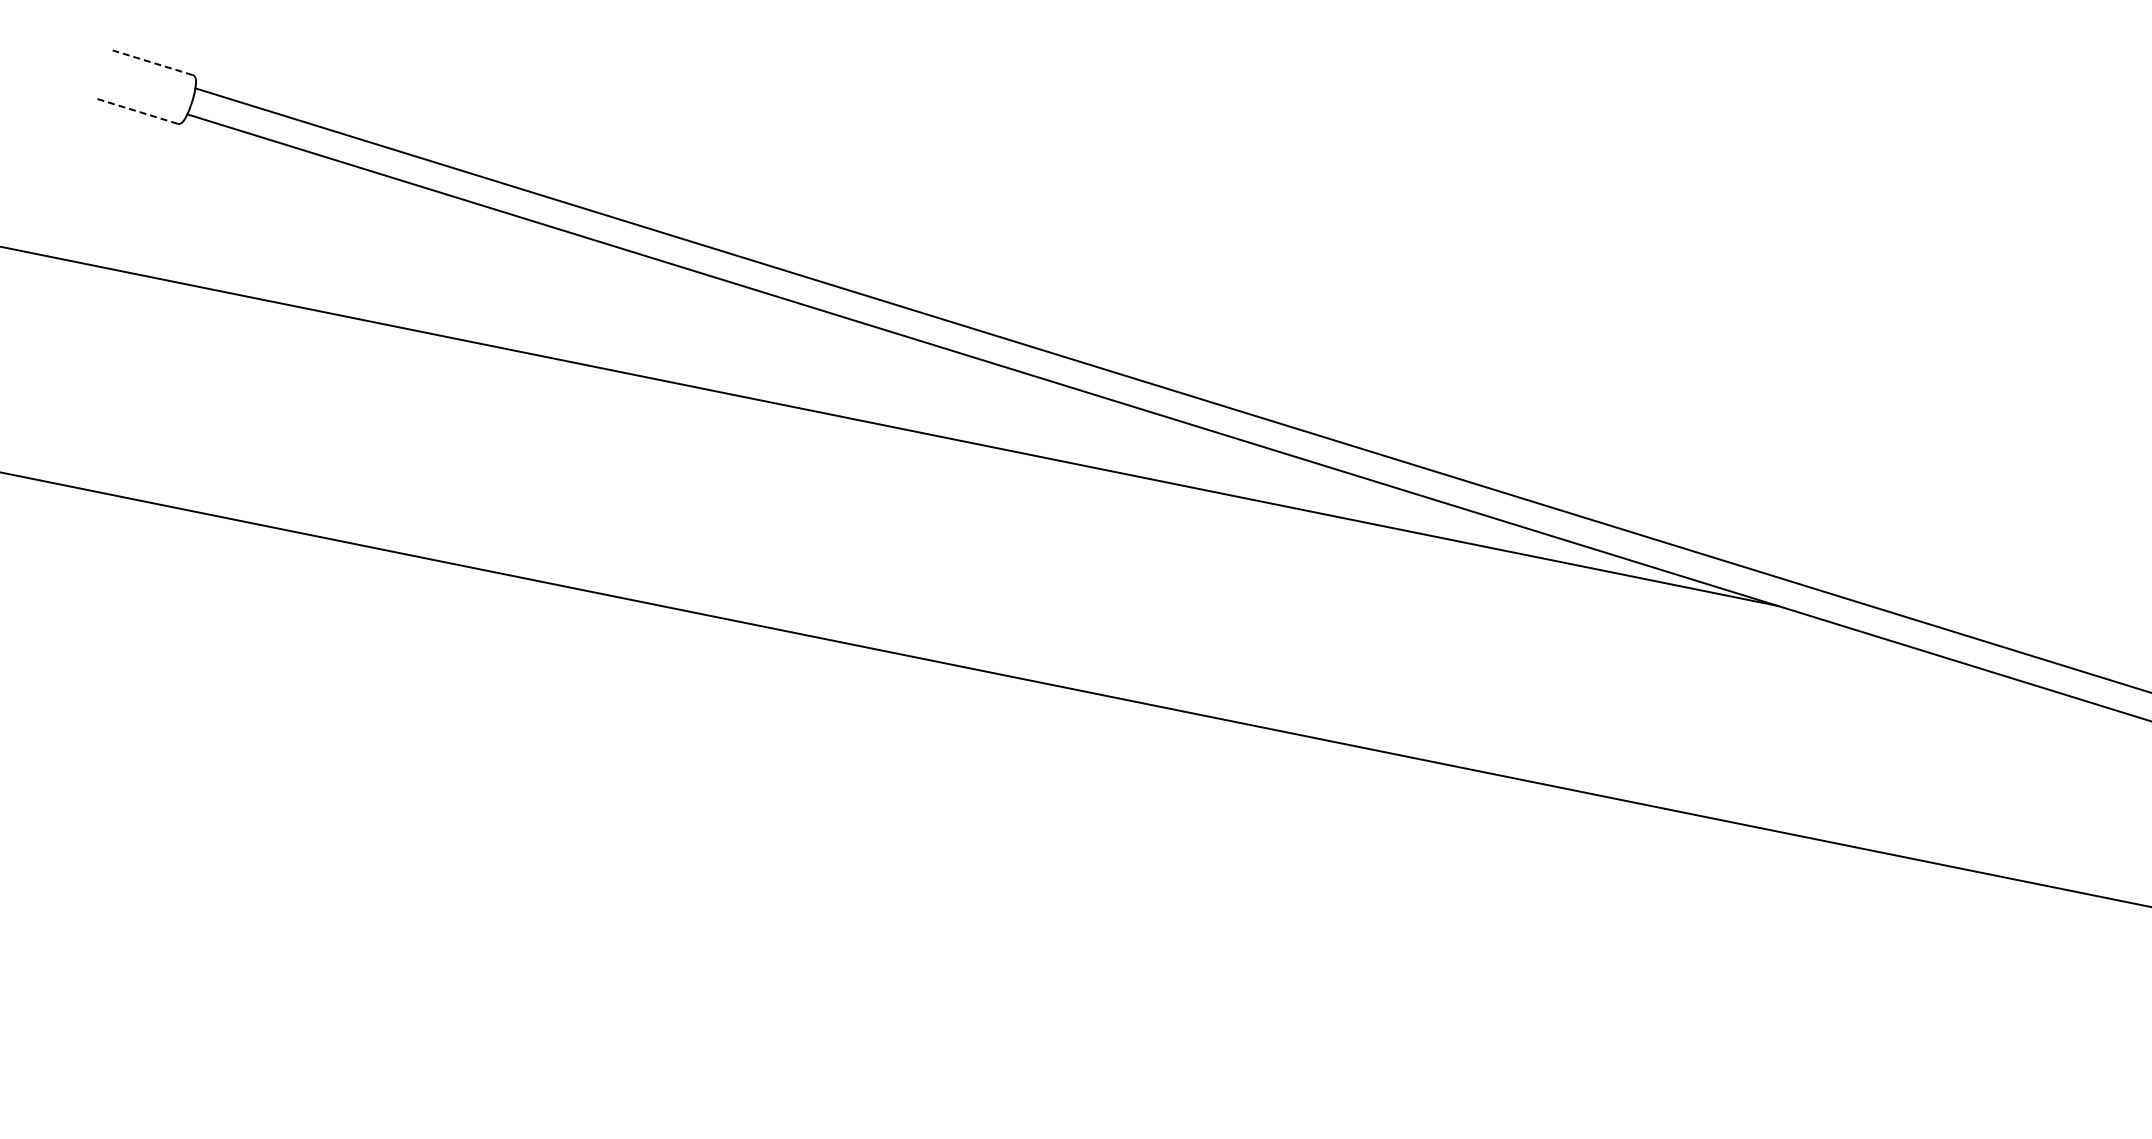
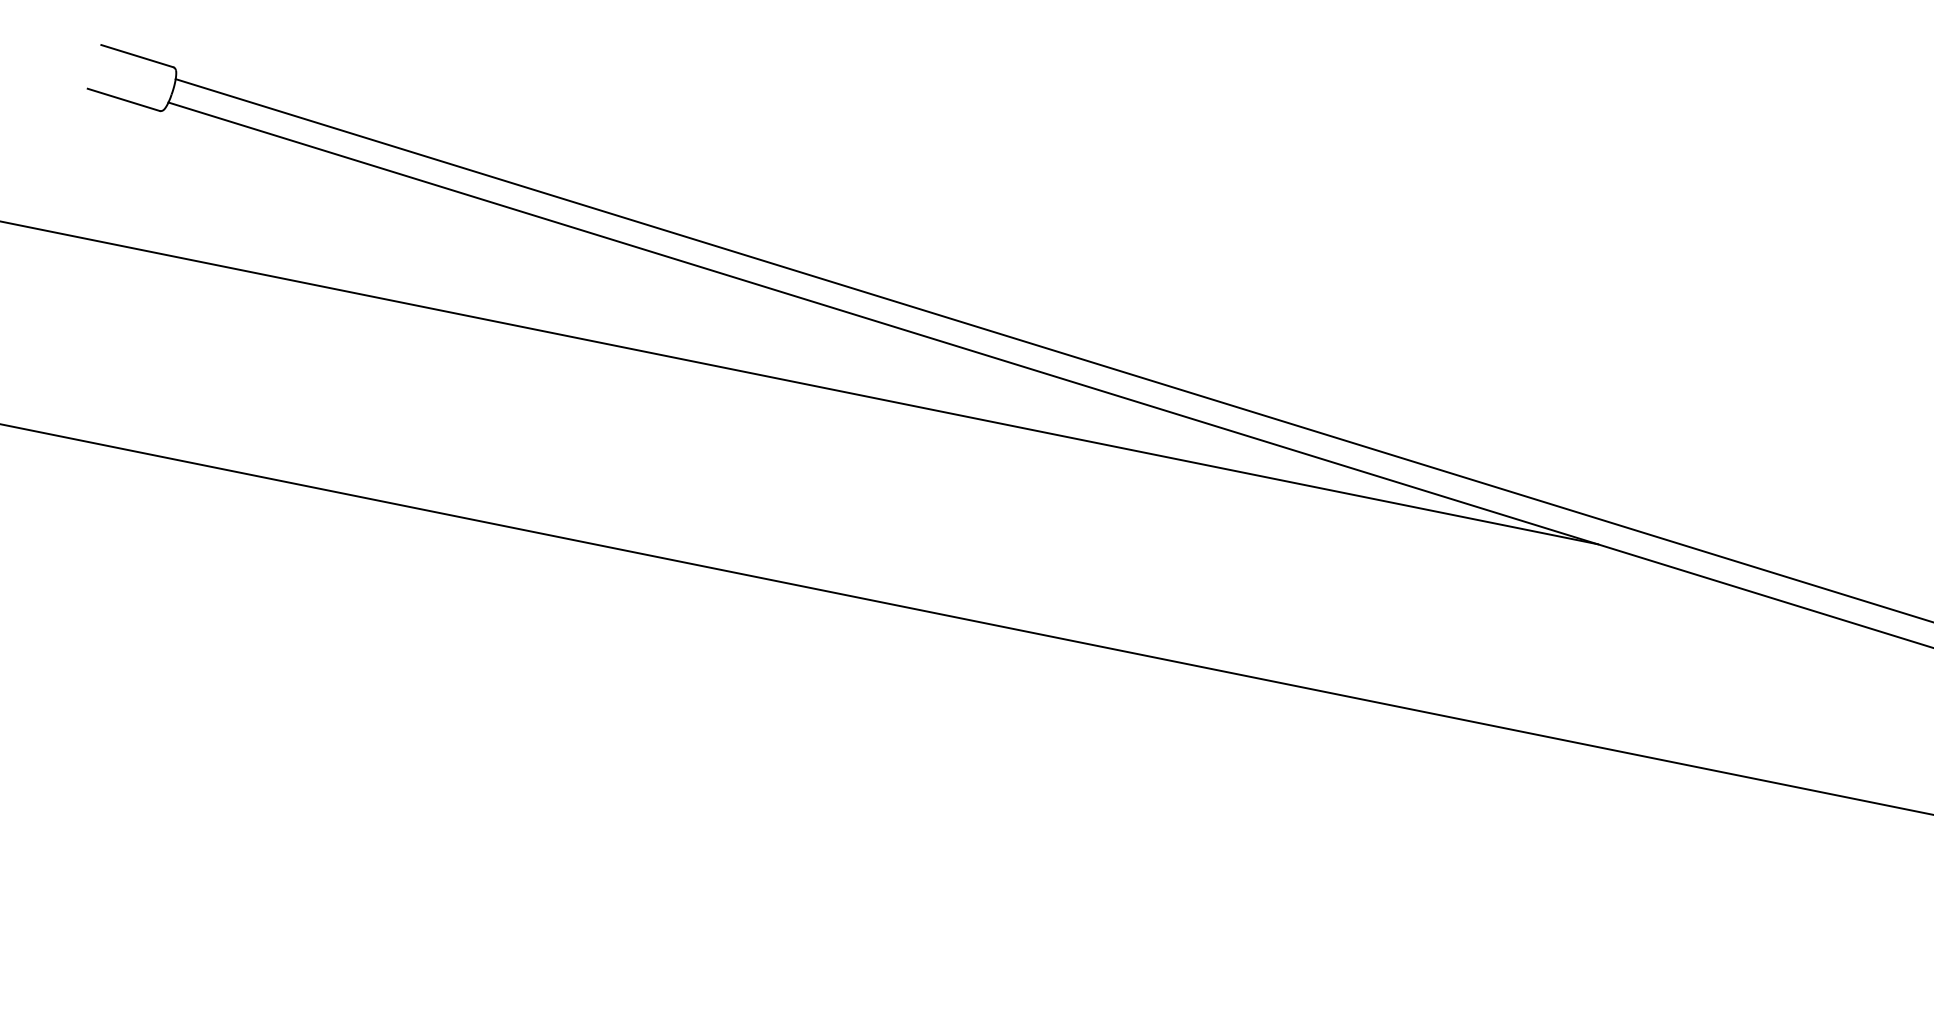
line: (152, 62) -> (137, 55), dashed -> solid
line: (137, 111) -> (123, 99), dashed -> solid

